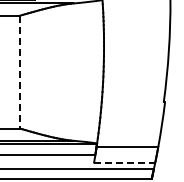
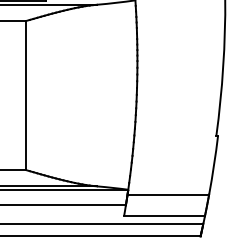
line: (20, 72) -> (26, 96), dashed -> solid
line: (124, 163) -> (164, 216), dashed -> solid

